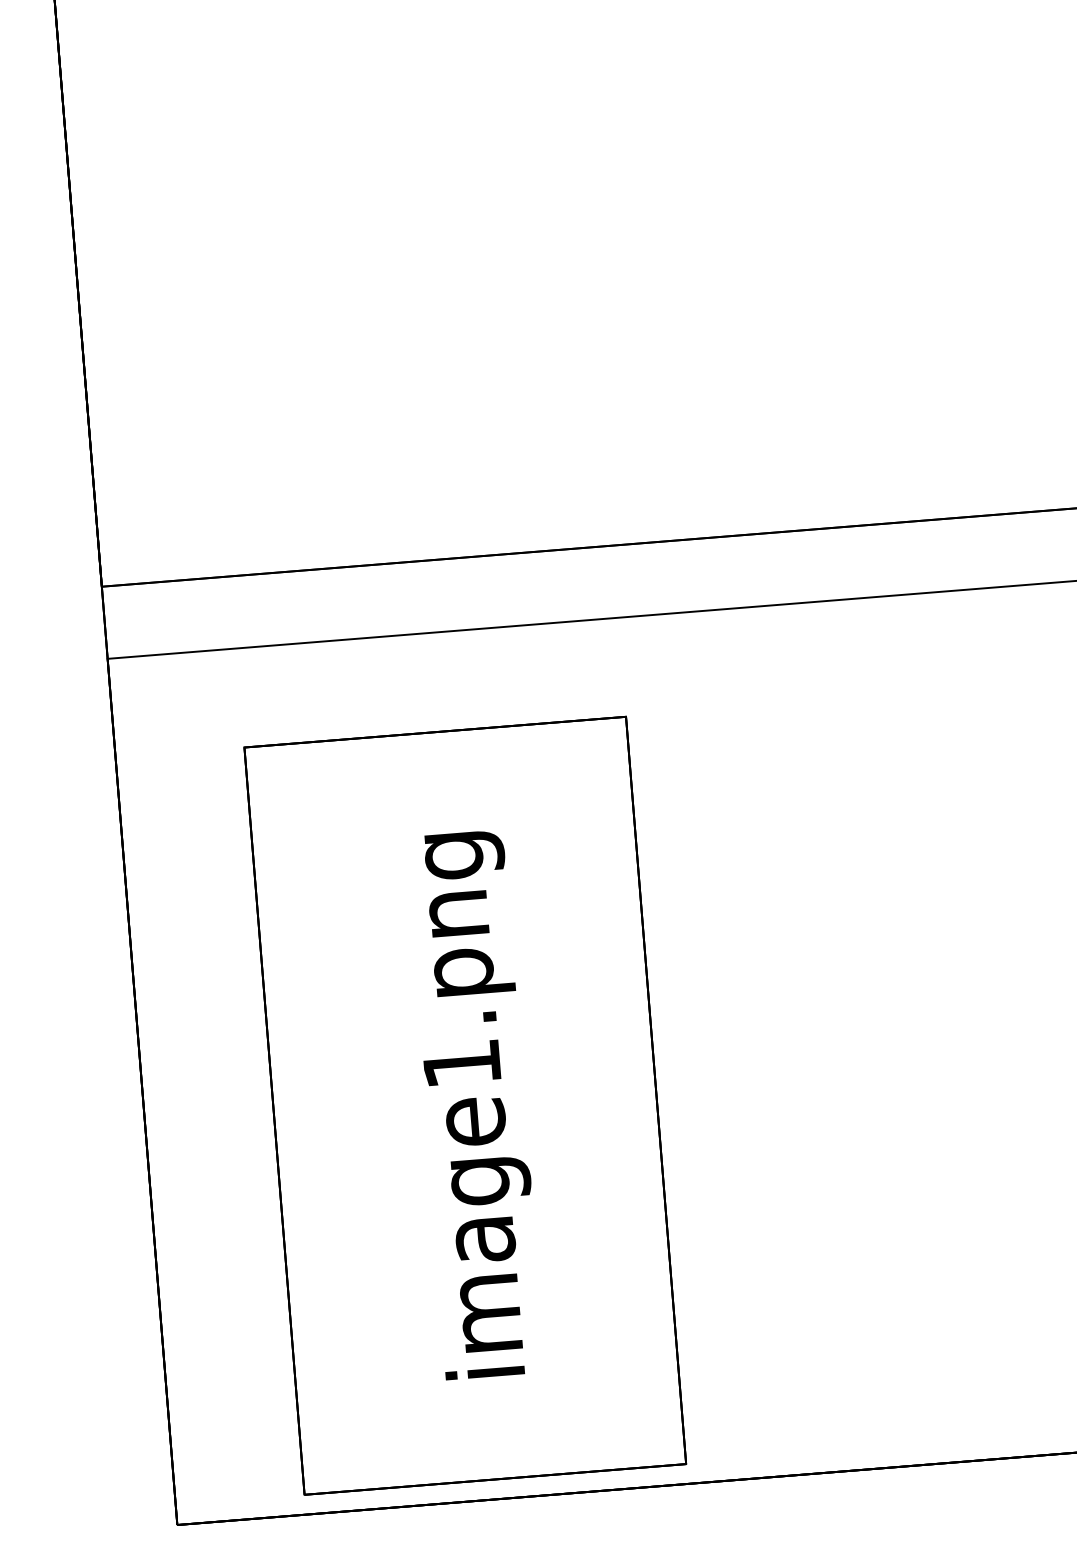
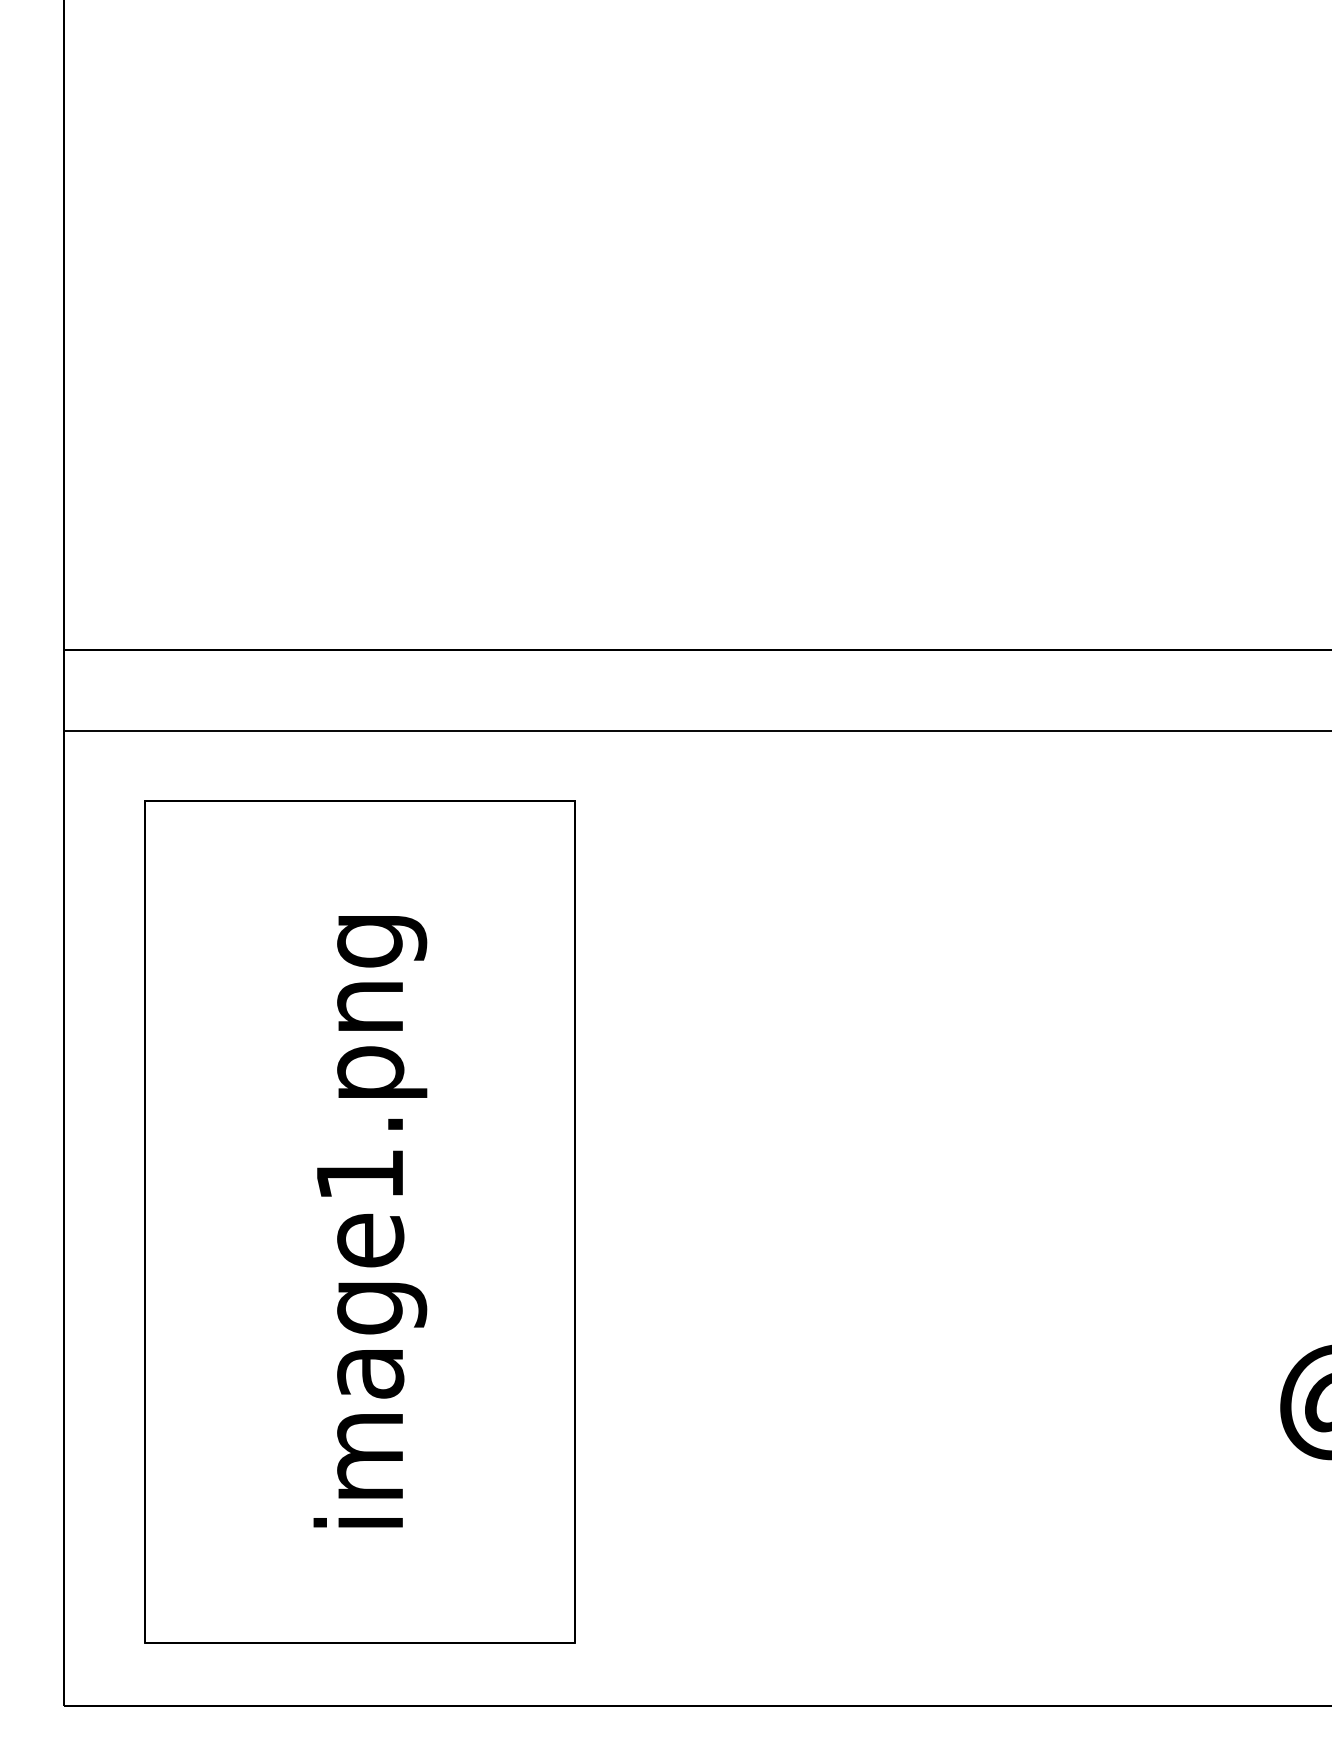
part: (464, 1105) -> (359, 1221), moved

